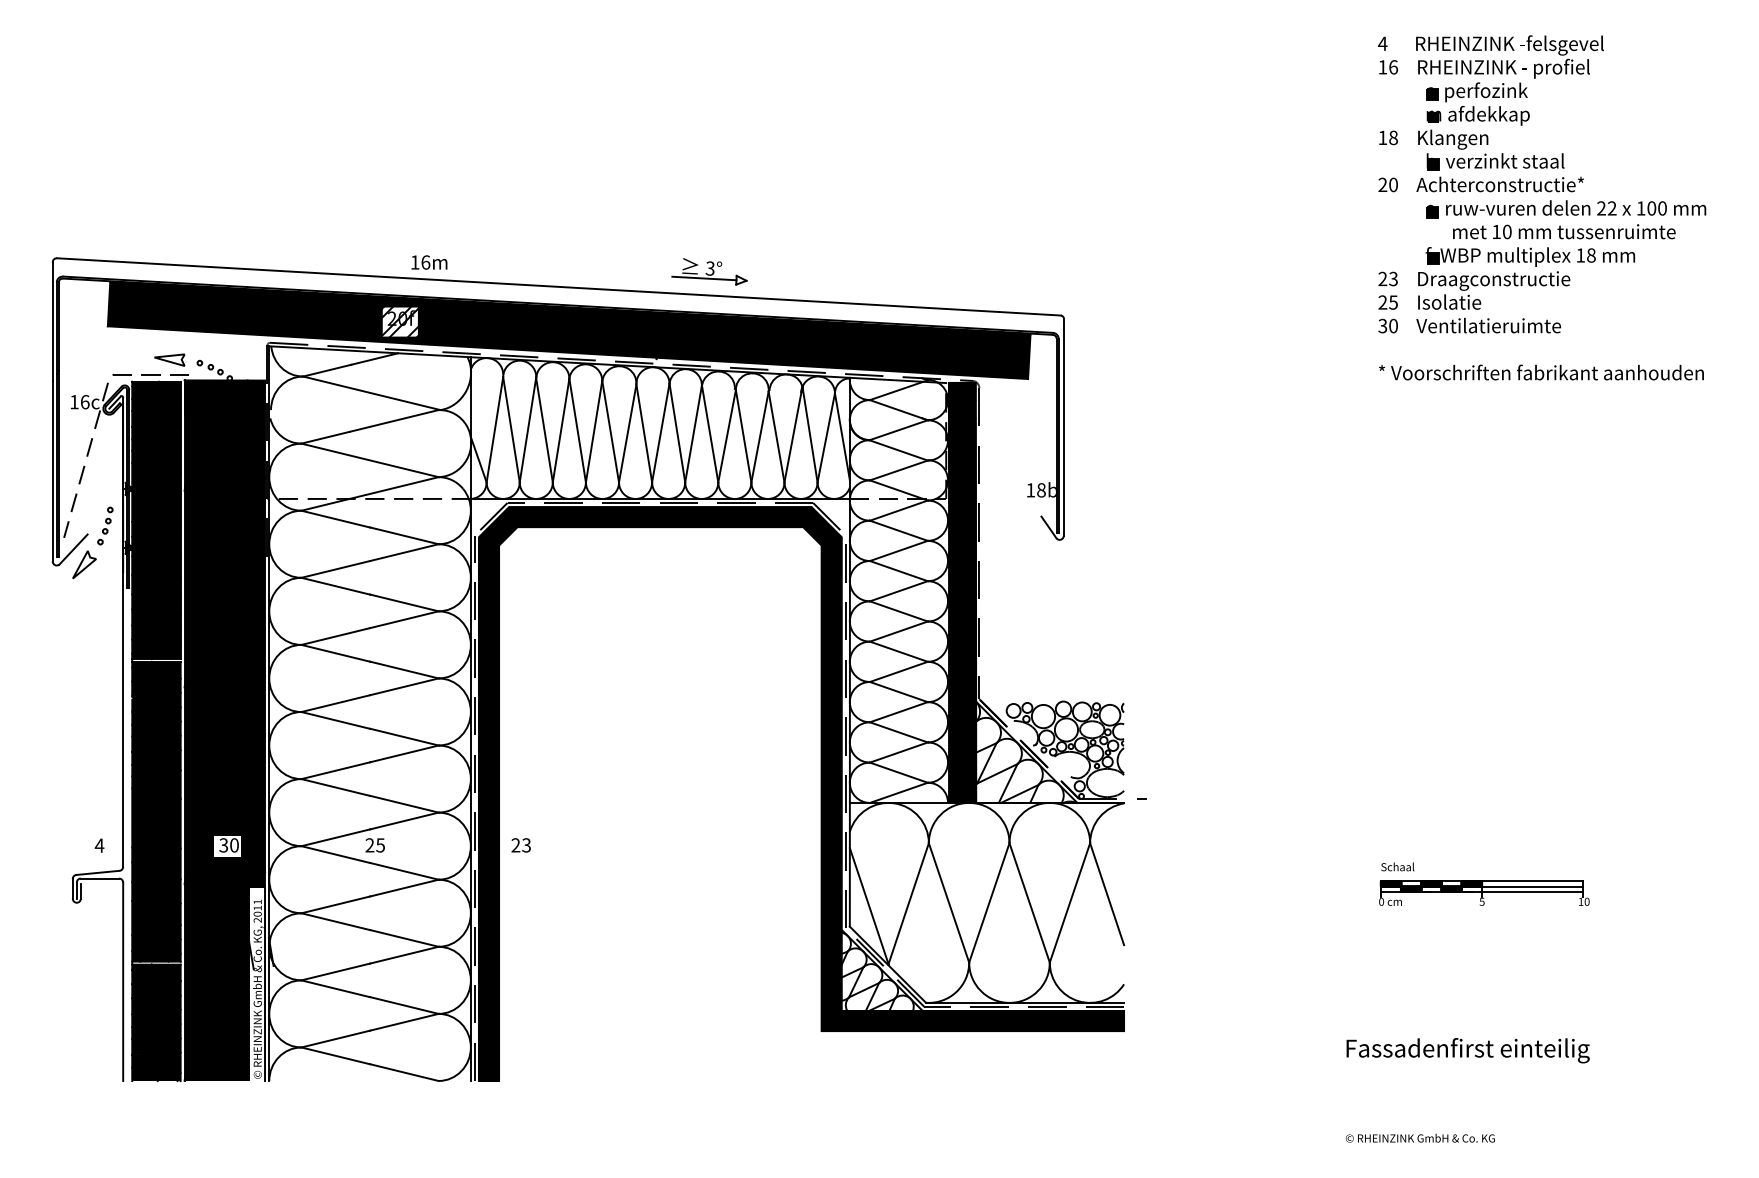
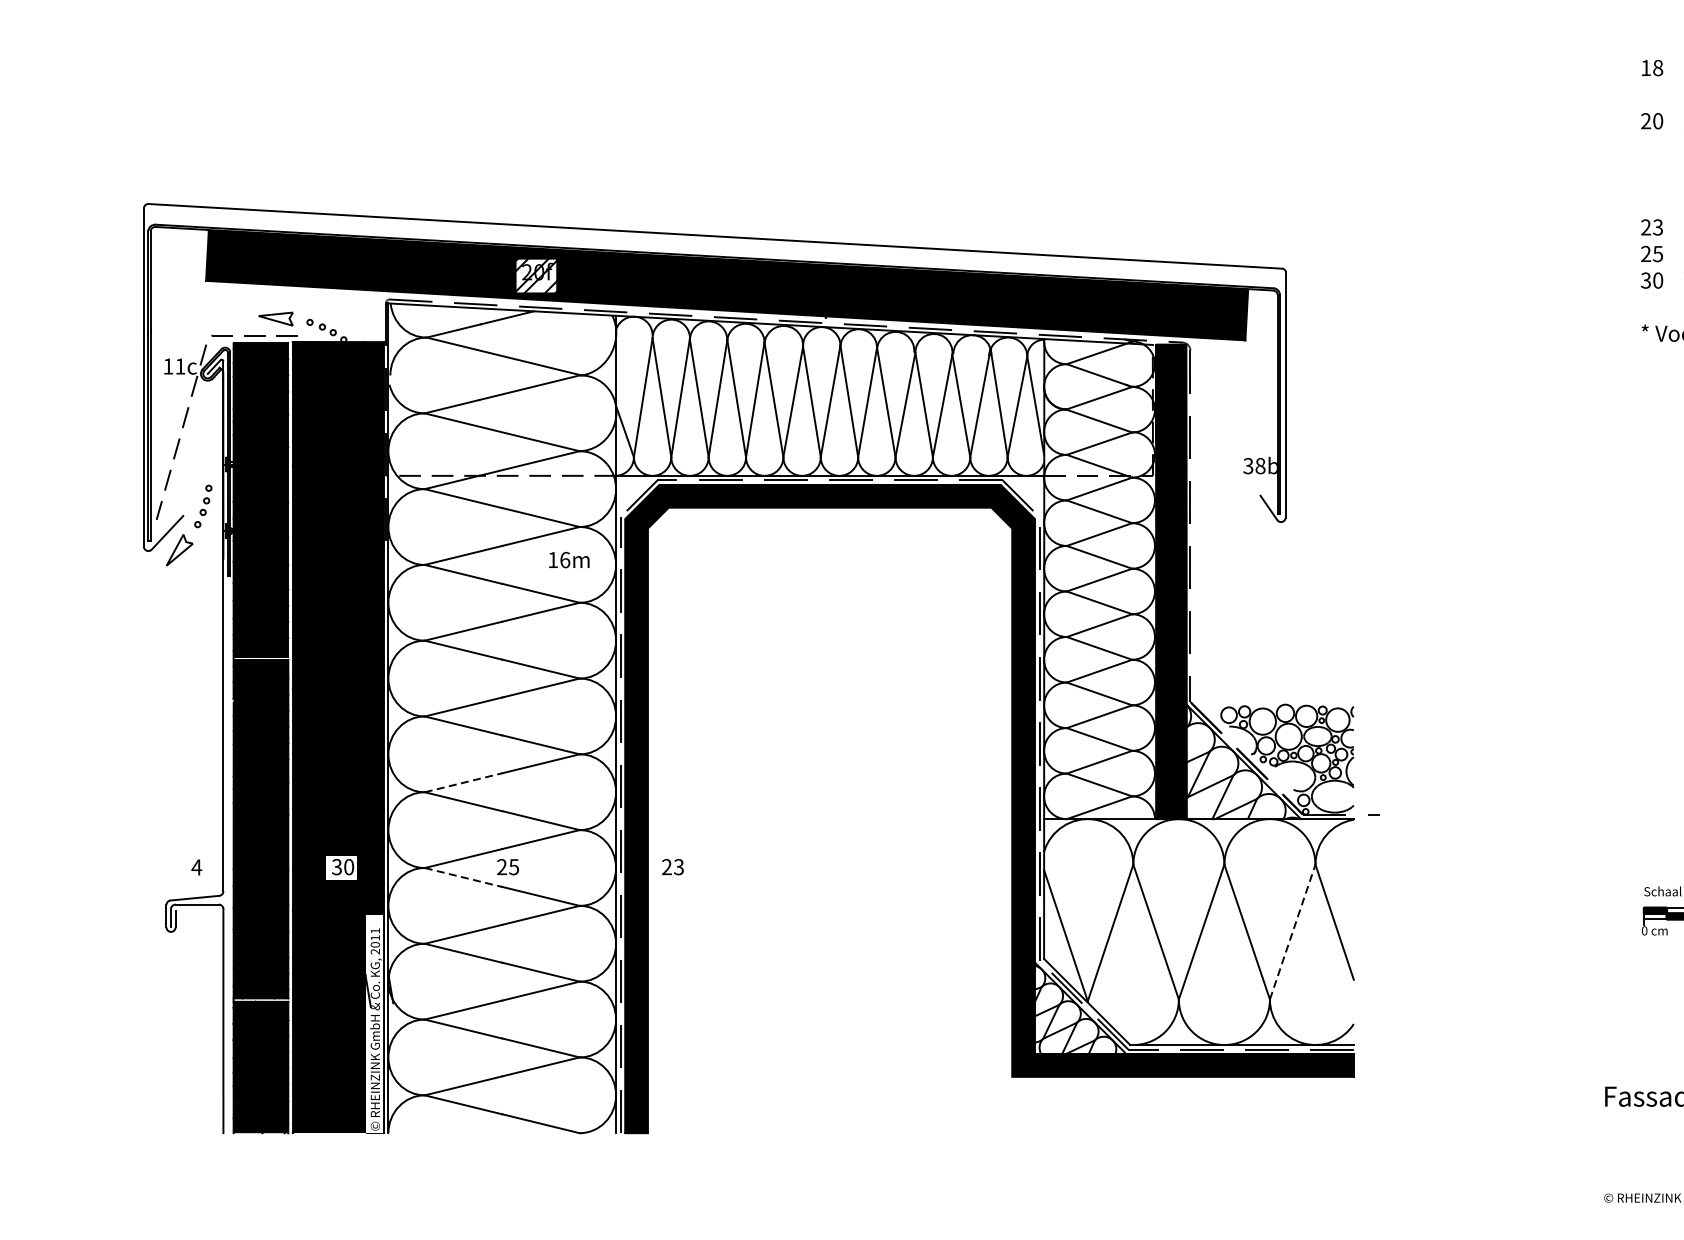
text: (429, 262) -> (569, 560), moved
part: (709, 271) -> (885, 218), removed
text: (85, 402) -> (180, 366), 16c -> 11c
text: (1030, 490) -> (1248, 466), 18b -> 38b
line: (336, 770) -> (464, 782), solid -> dashed
line: (336, 854) -> (464, 877), solid -> dashed
line: (1069, 902) -> (1292, 931), solid -> dashed

